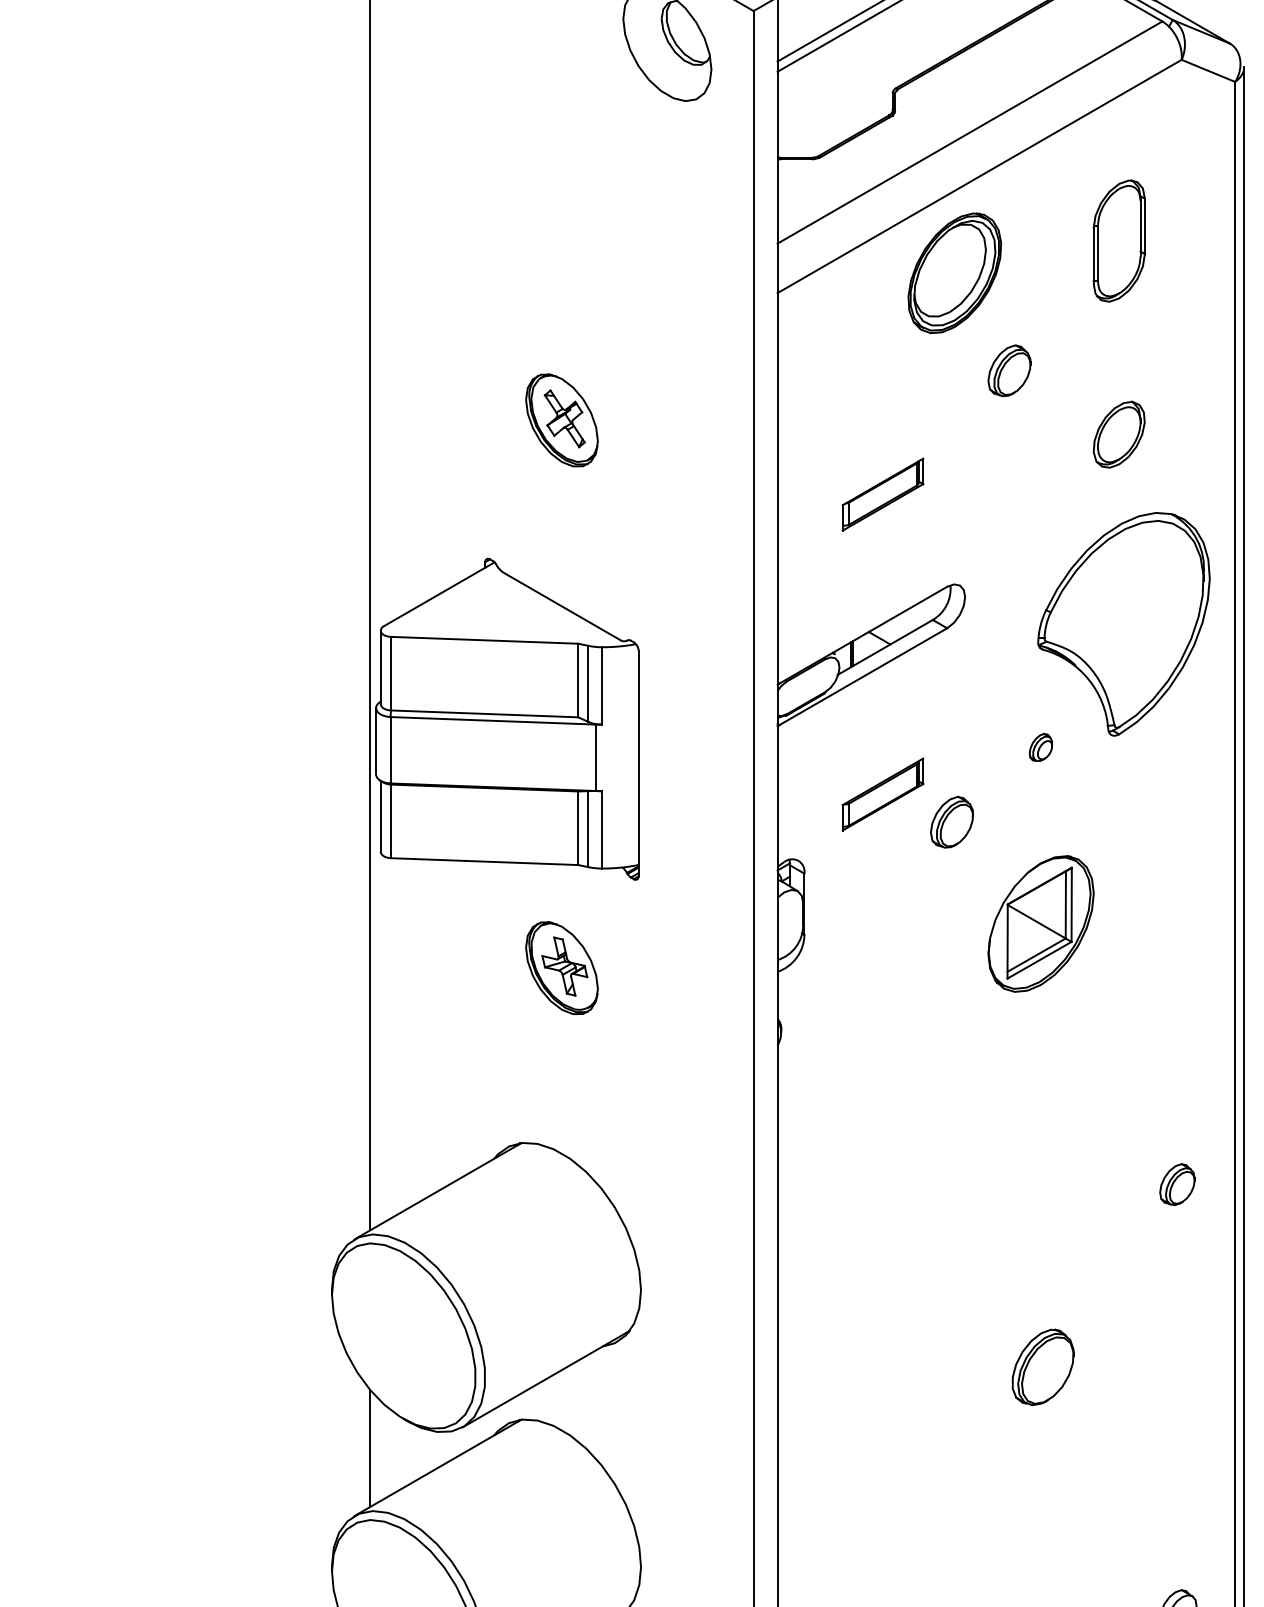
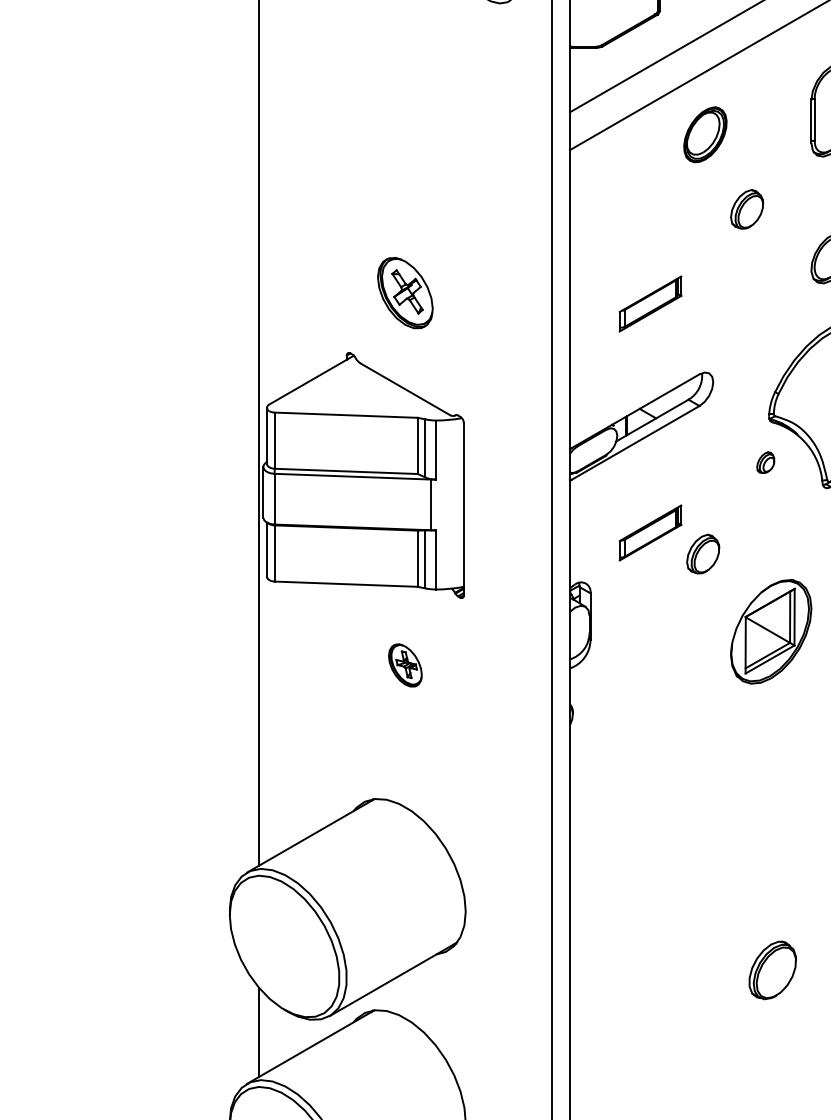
part: (954, 272) -> (705, 134), size x0.6
part: (561, 420) -> (405, 293), moved
part: (1040, 746) -> (765, 461), moved
part: (561, 967) -> (405, 665), size x0.6

